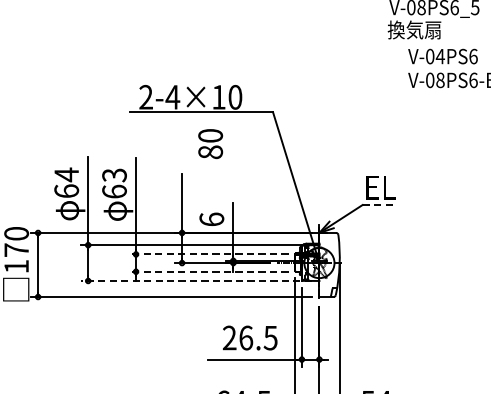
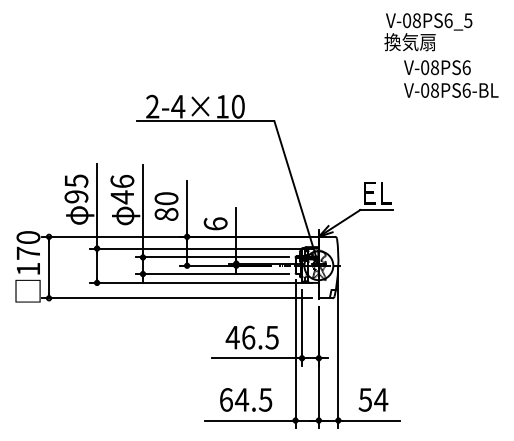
text: (439, 56) -> (434, 67), V-04PS6 -> V-08PS6
text: (210, 143) -> (166, 206), moved
text: (66, 182) -> (76, 188), 64 -> 95
text: (114, 183) -> (122, 189), 63 -> 46
line: (380, 205) -> (377, 210), dashed -> solid
line: (208, 254) -> (212, 257), dashed -> solid
line: (208, 272) -> (212, 274), dashed -> solid
line: (196, 280) -> (200, 282), dashed -> solid
text: (229, 337) -> (232, 337), 26.5 -> 46.5

